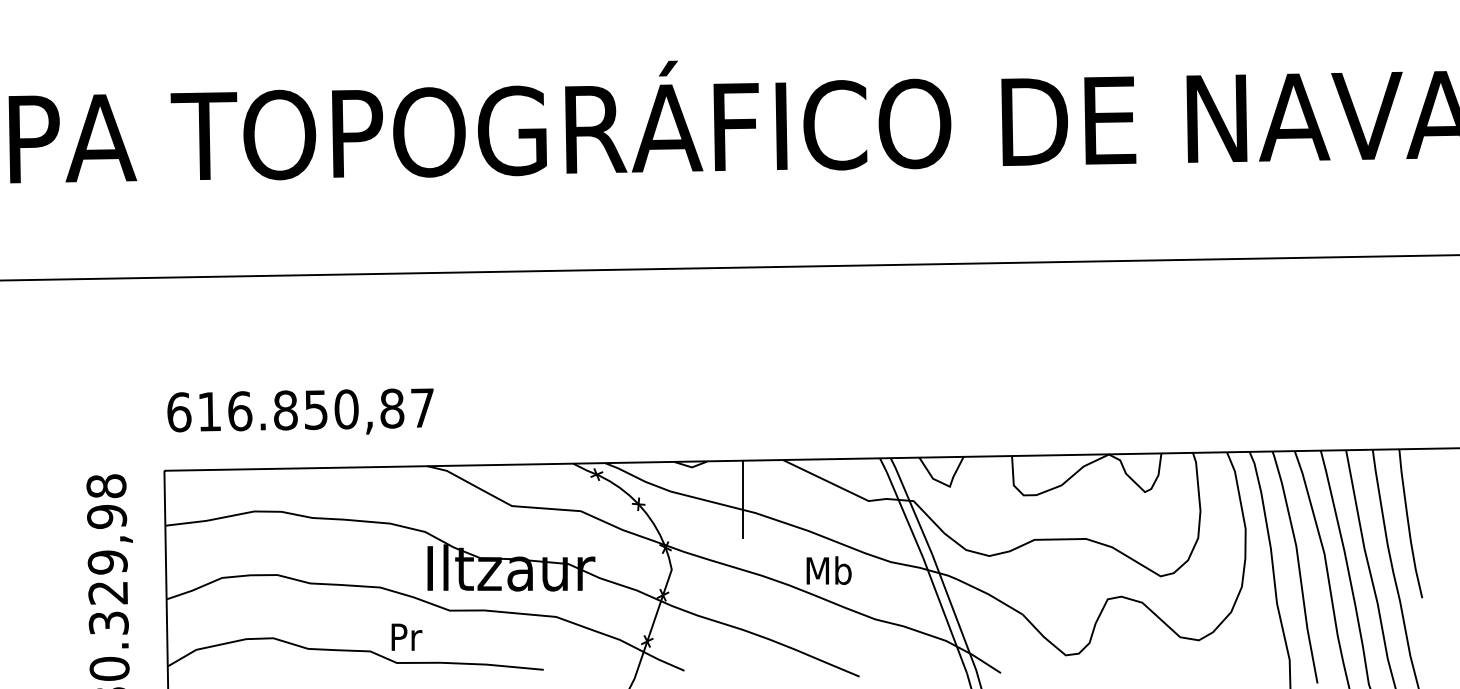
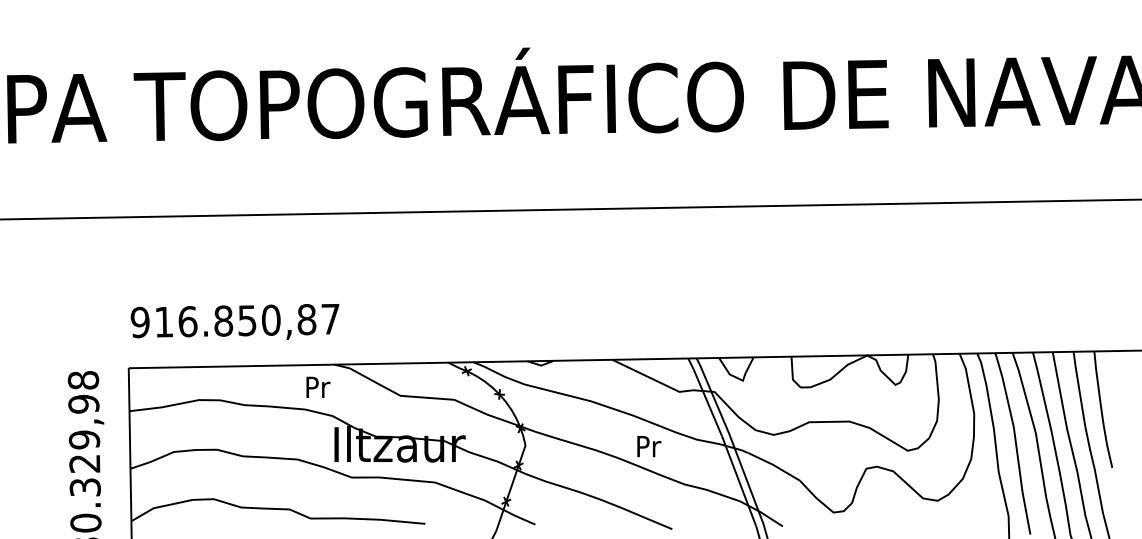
text: (179, 412) -> (140, 322), 616.850,87 -> 916.850,87
line: (742, 499) -> (580, 390), removed
text: (828, 570) -> (648, 446), Mb -> Pr
text: (406, 636) -> (318, 386), moved

